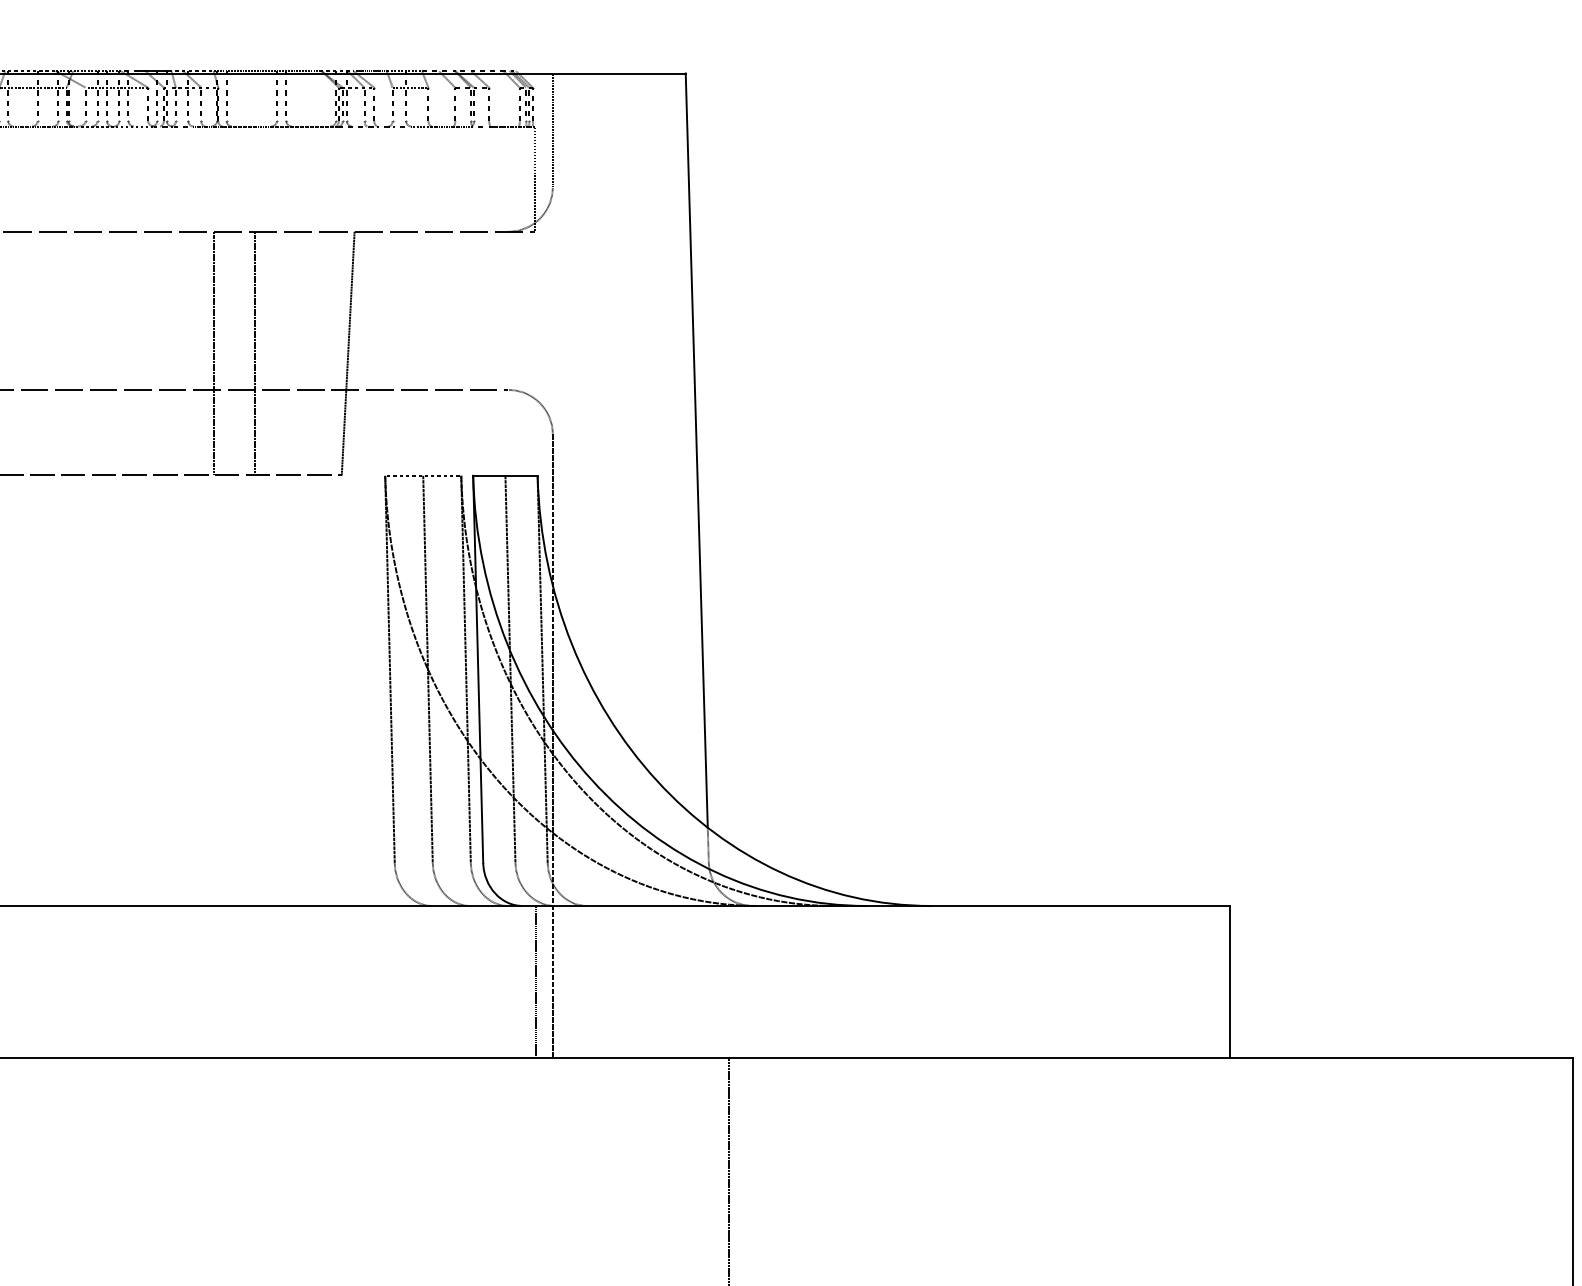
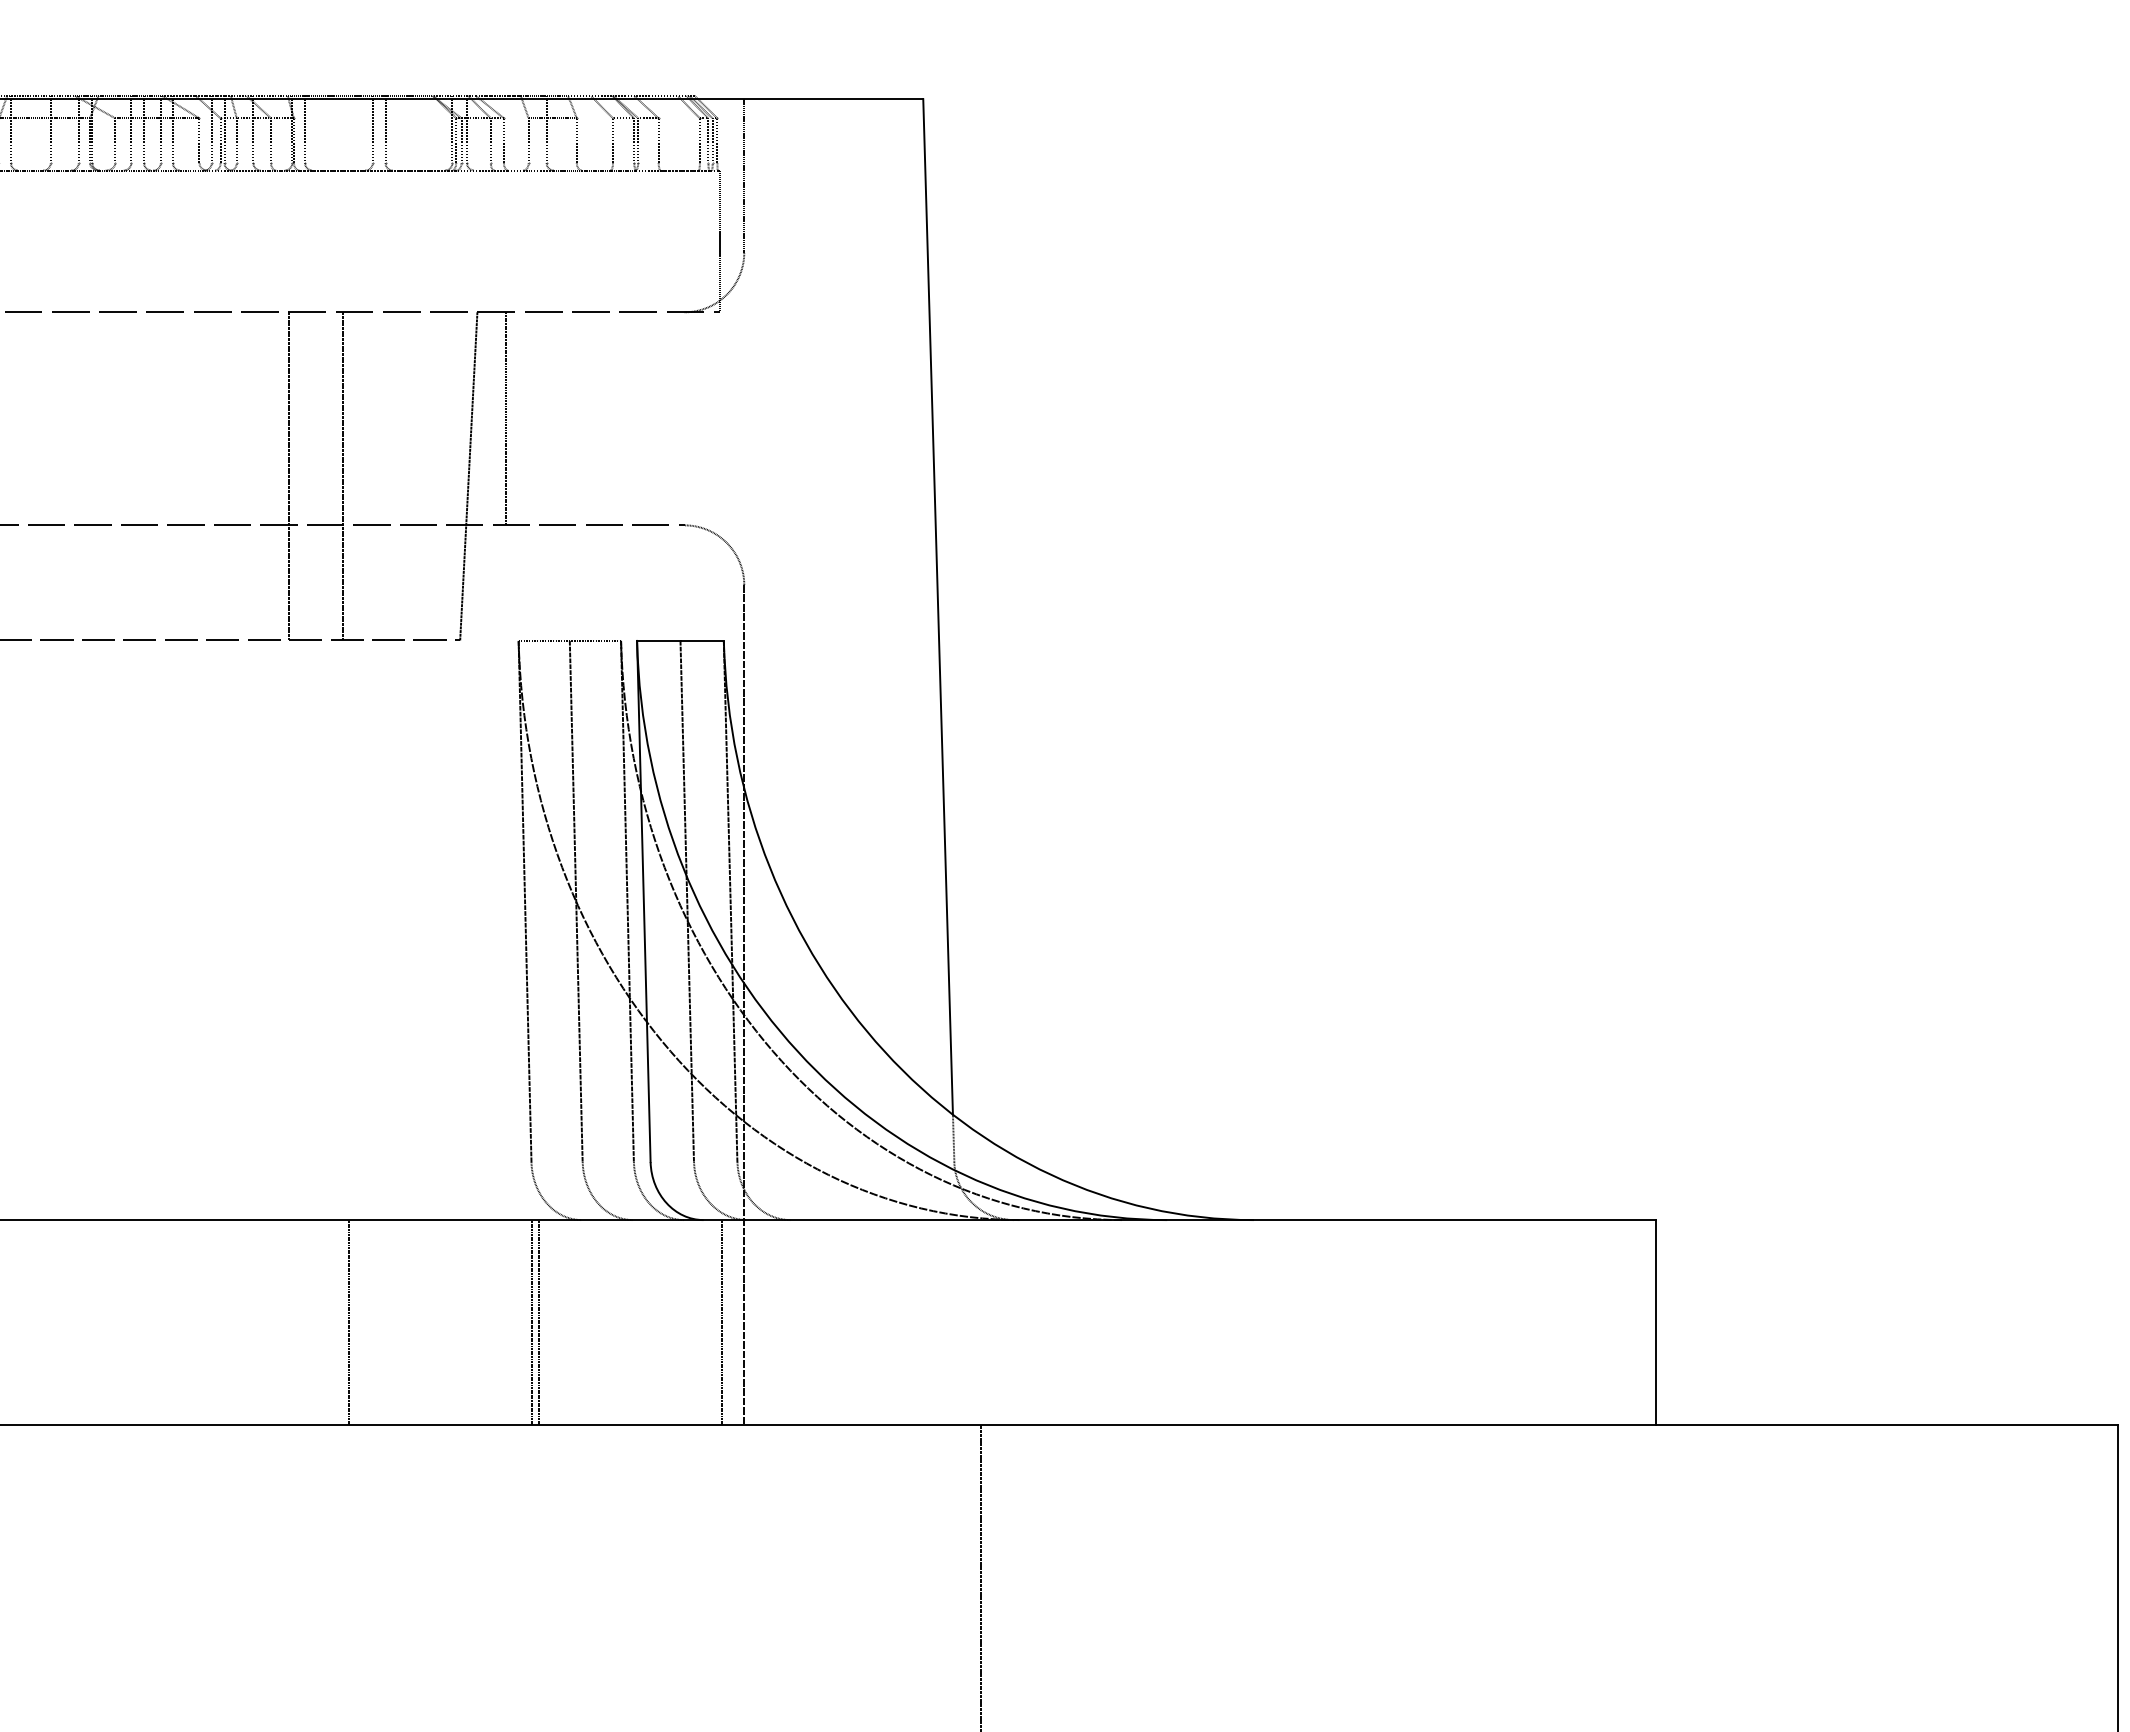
line: (375, 310) -> (505, 418), added
line: (259, 982) -> (349, 1322), added
line: (395, 982) -> (532, 1322), added
line: (399, 982) -> (538, 1322), added

